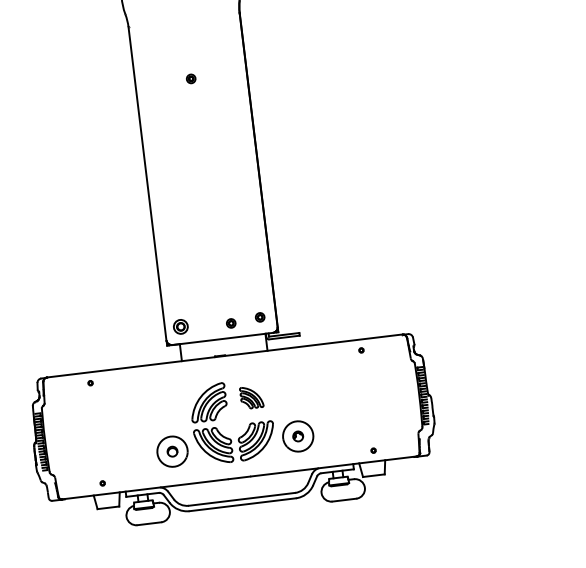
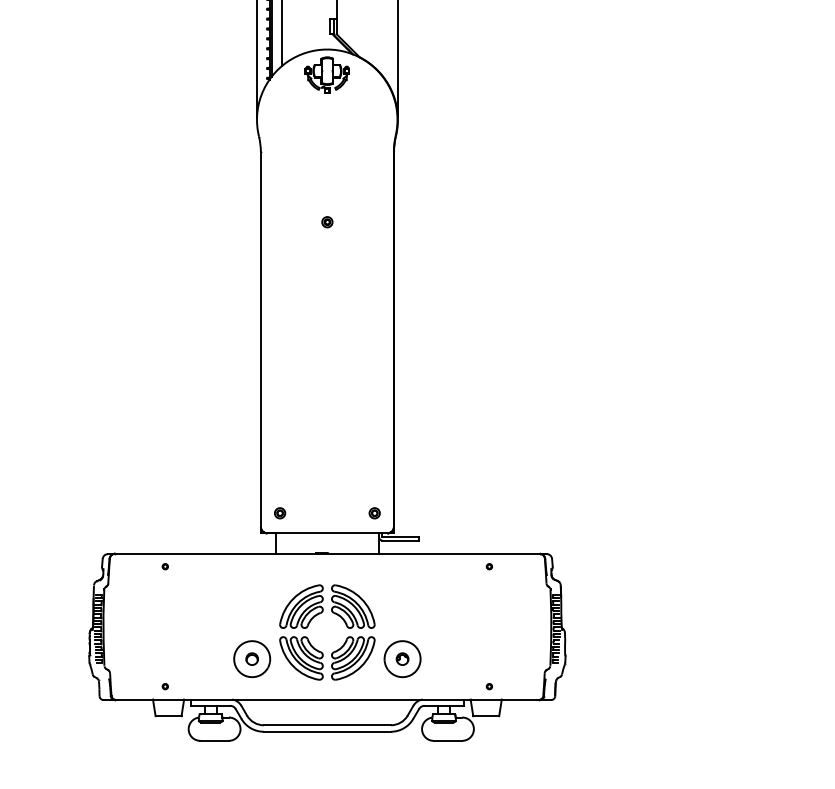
part: (231, 323) -> (339, 516), removed
part: (181, 327) -> (280, 513), size x0.62
part: (251, 397) -> (353, 606), size x1.67

